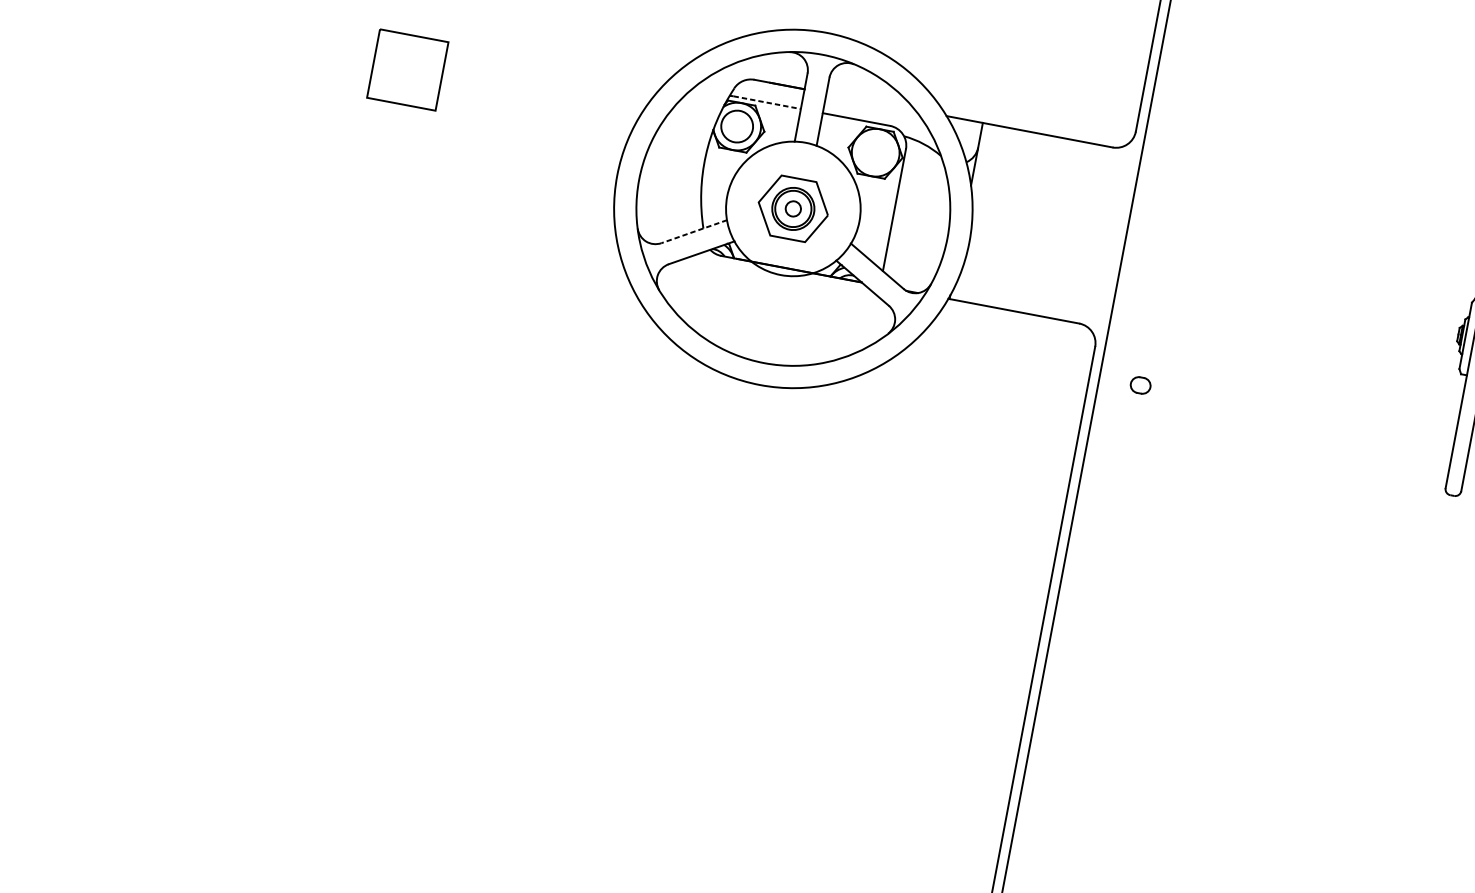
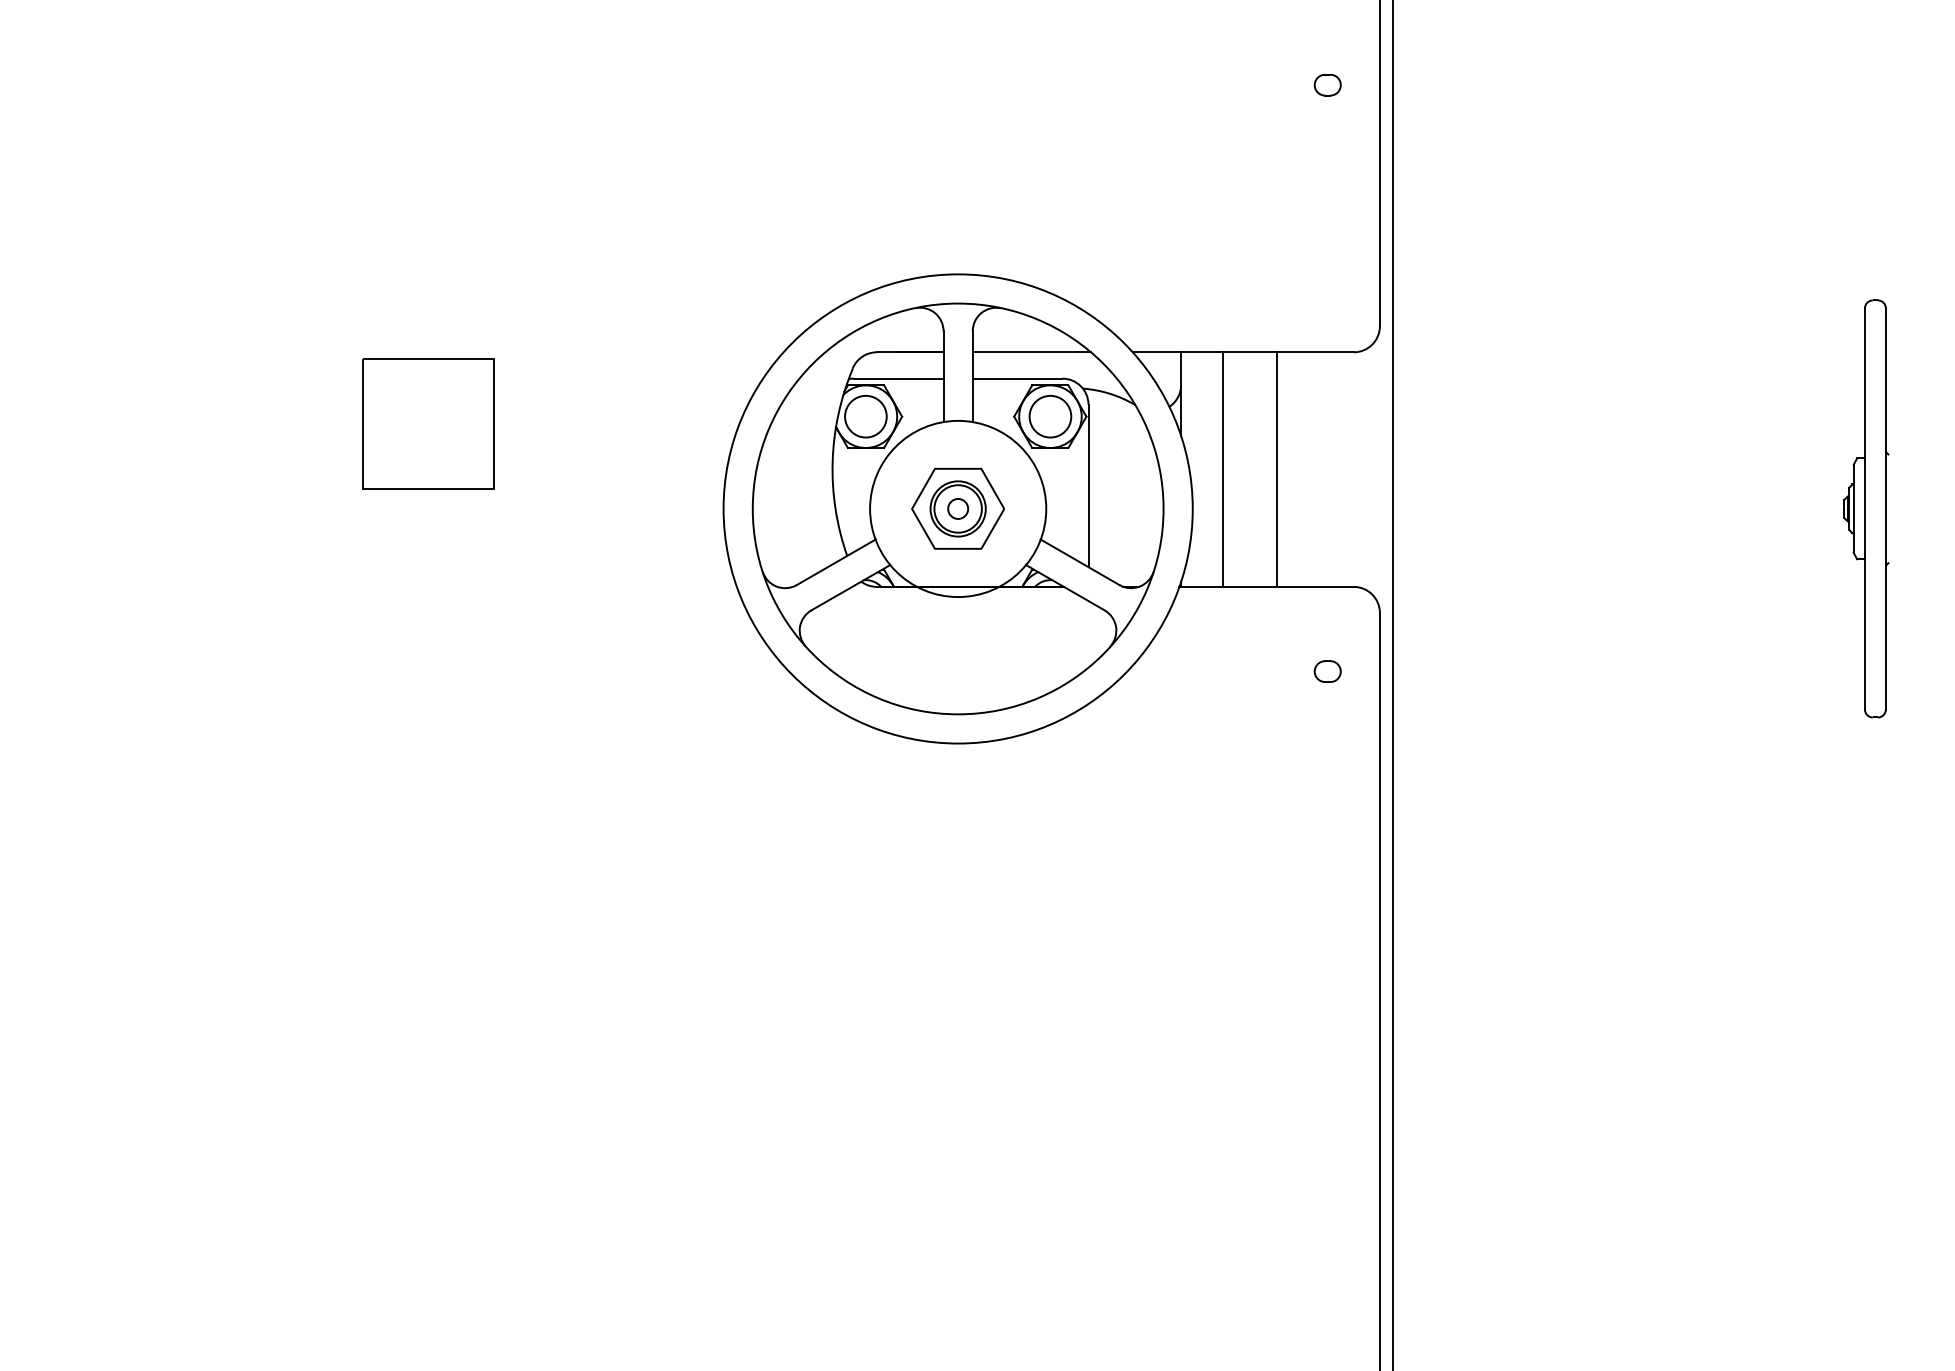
part: (407, 69) -> (428, 423), size x1.43
line: (870, 101) -> (1031, 352), added
line: (767, 102) -> (898, 378), dashed -> solid
circle: (875, 152) -> (1050, 416), added
line: (997, 216) -> (1222, 469), added
line: (1038, 224) -> (1277, 469), added
line: (694, 231) -> (836, 562), dashed -> solid
part: (1140, 385) -> (1327, 671), moved

